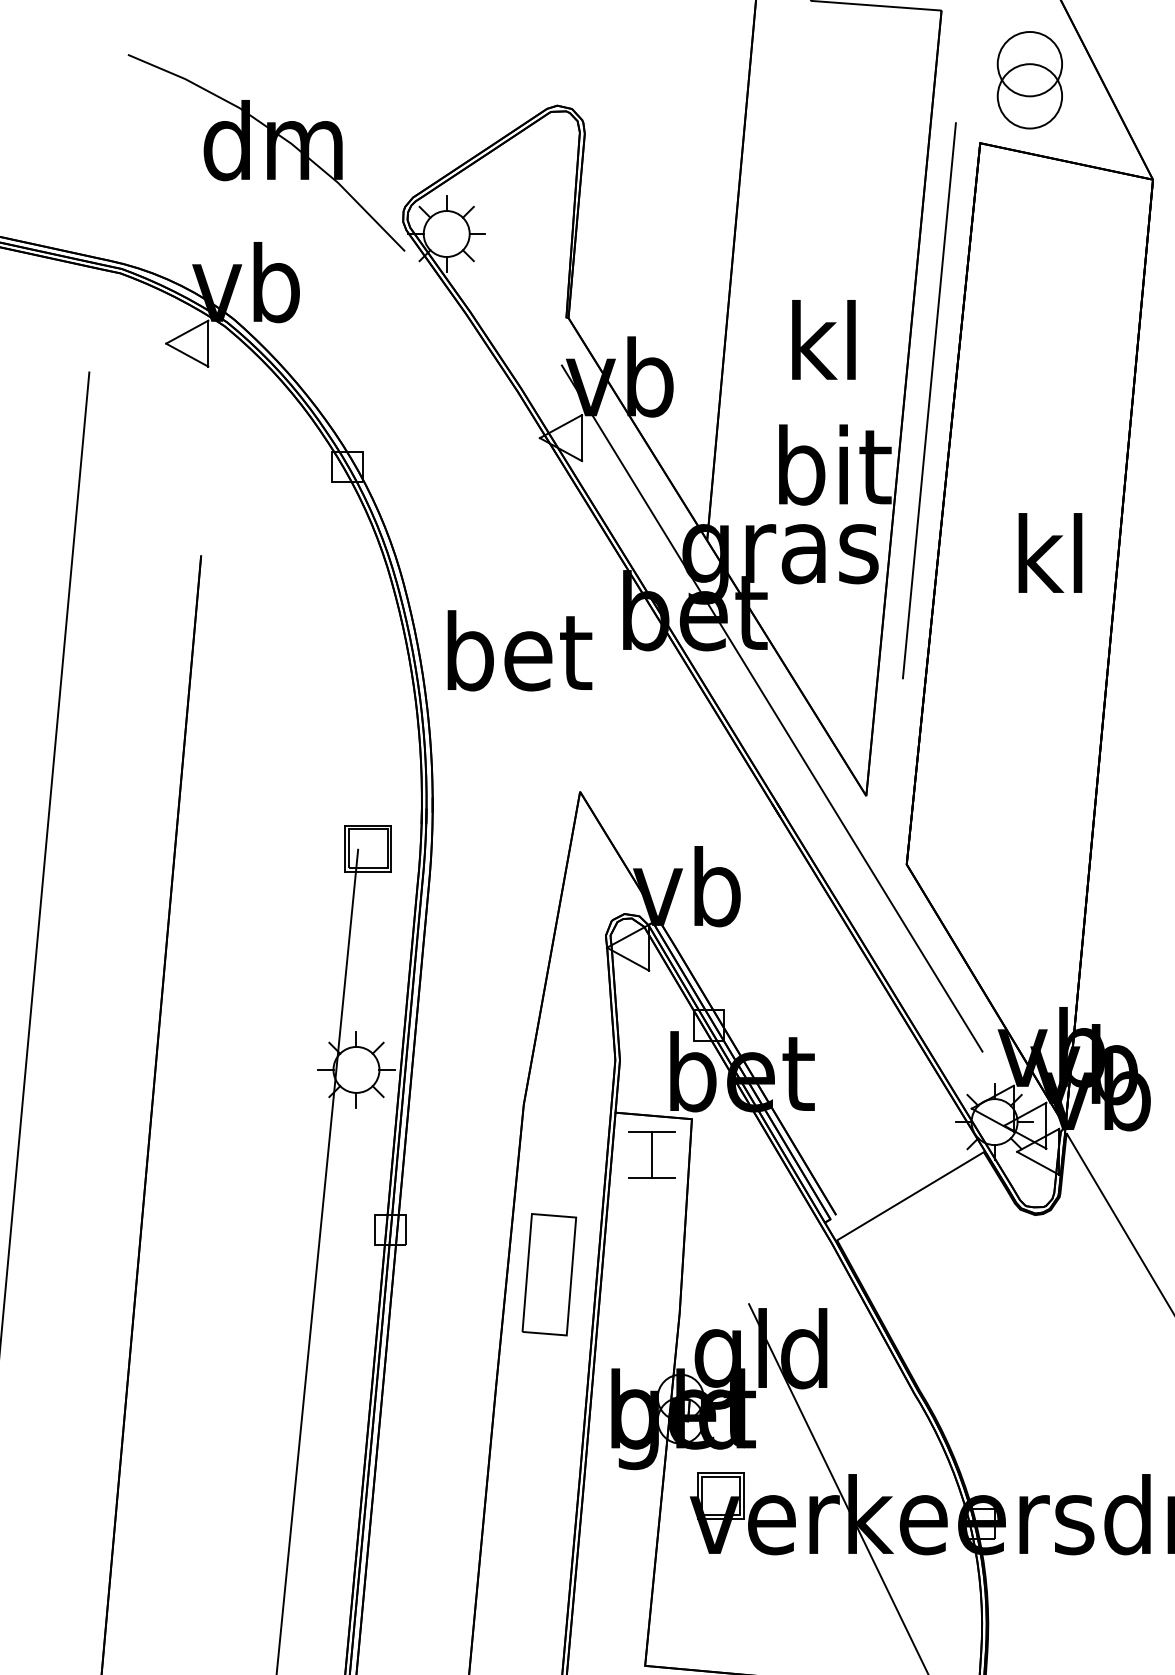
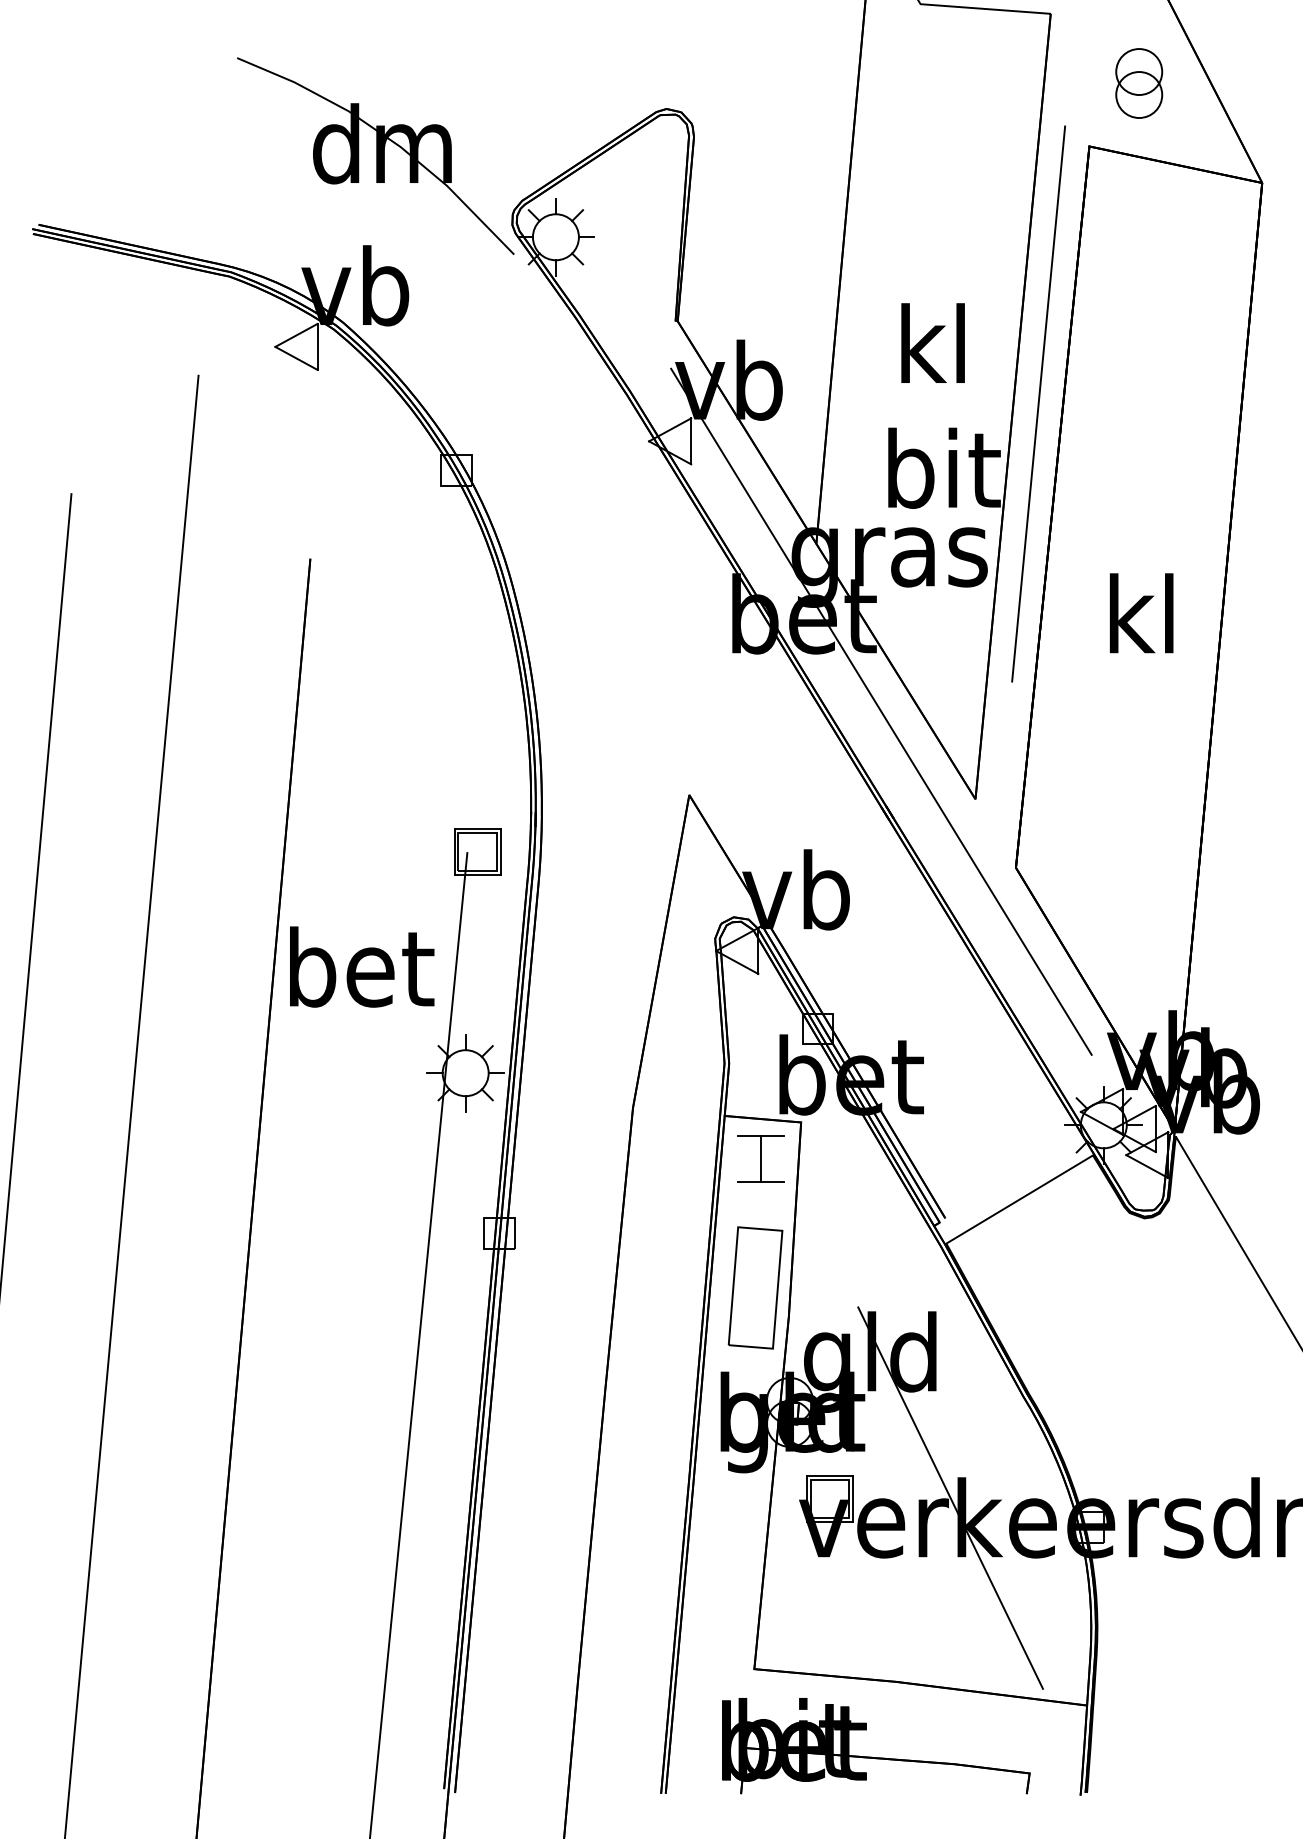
part: (1030, 80) -> (1139, 83), size x0.71
text: (1050, 553) -> (1141, 613), moved
text: (520, 650) -> (362, 966), moved
part: (549, 1274) -> (755, 1287), moved

